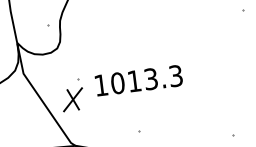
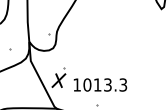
text: (138, 79) -> (100, 84), moved

